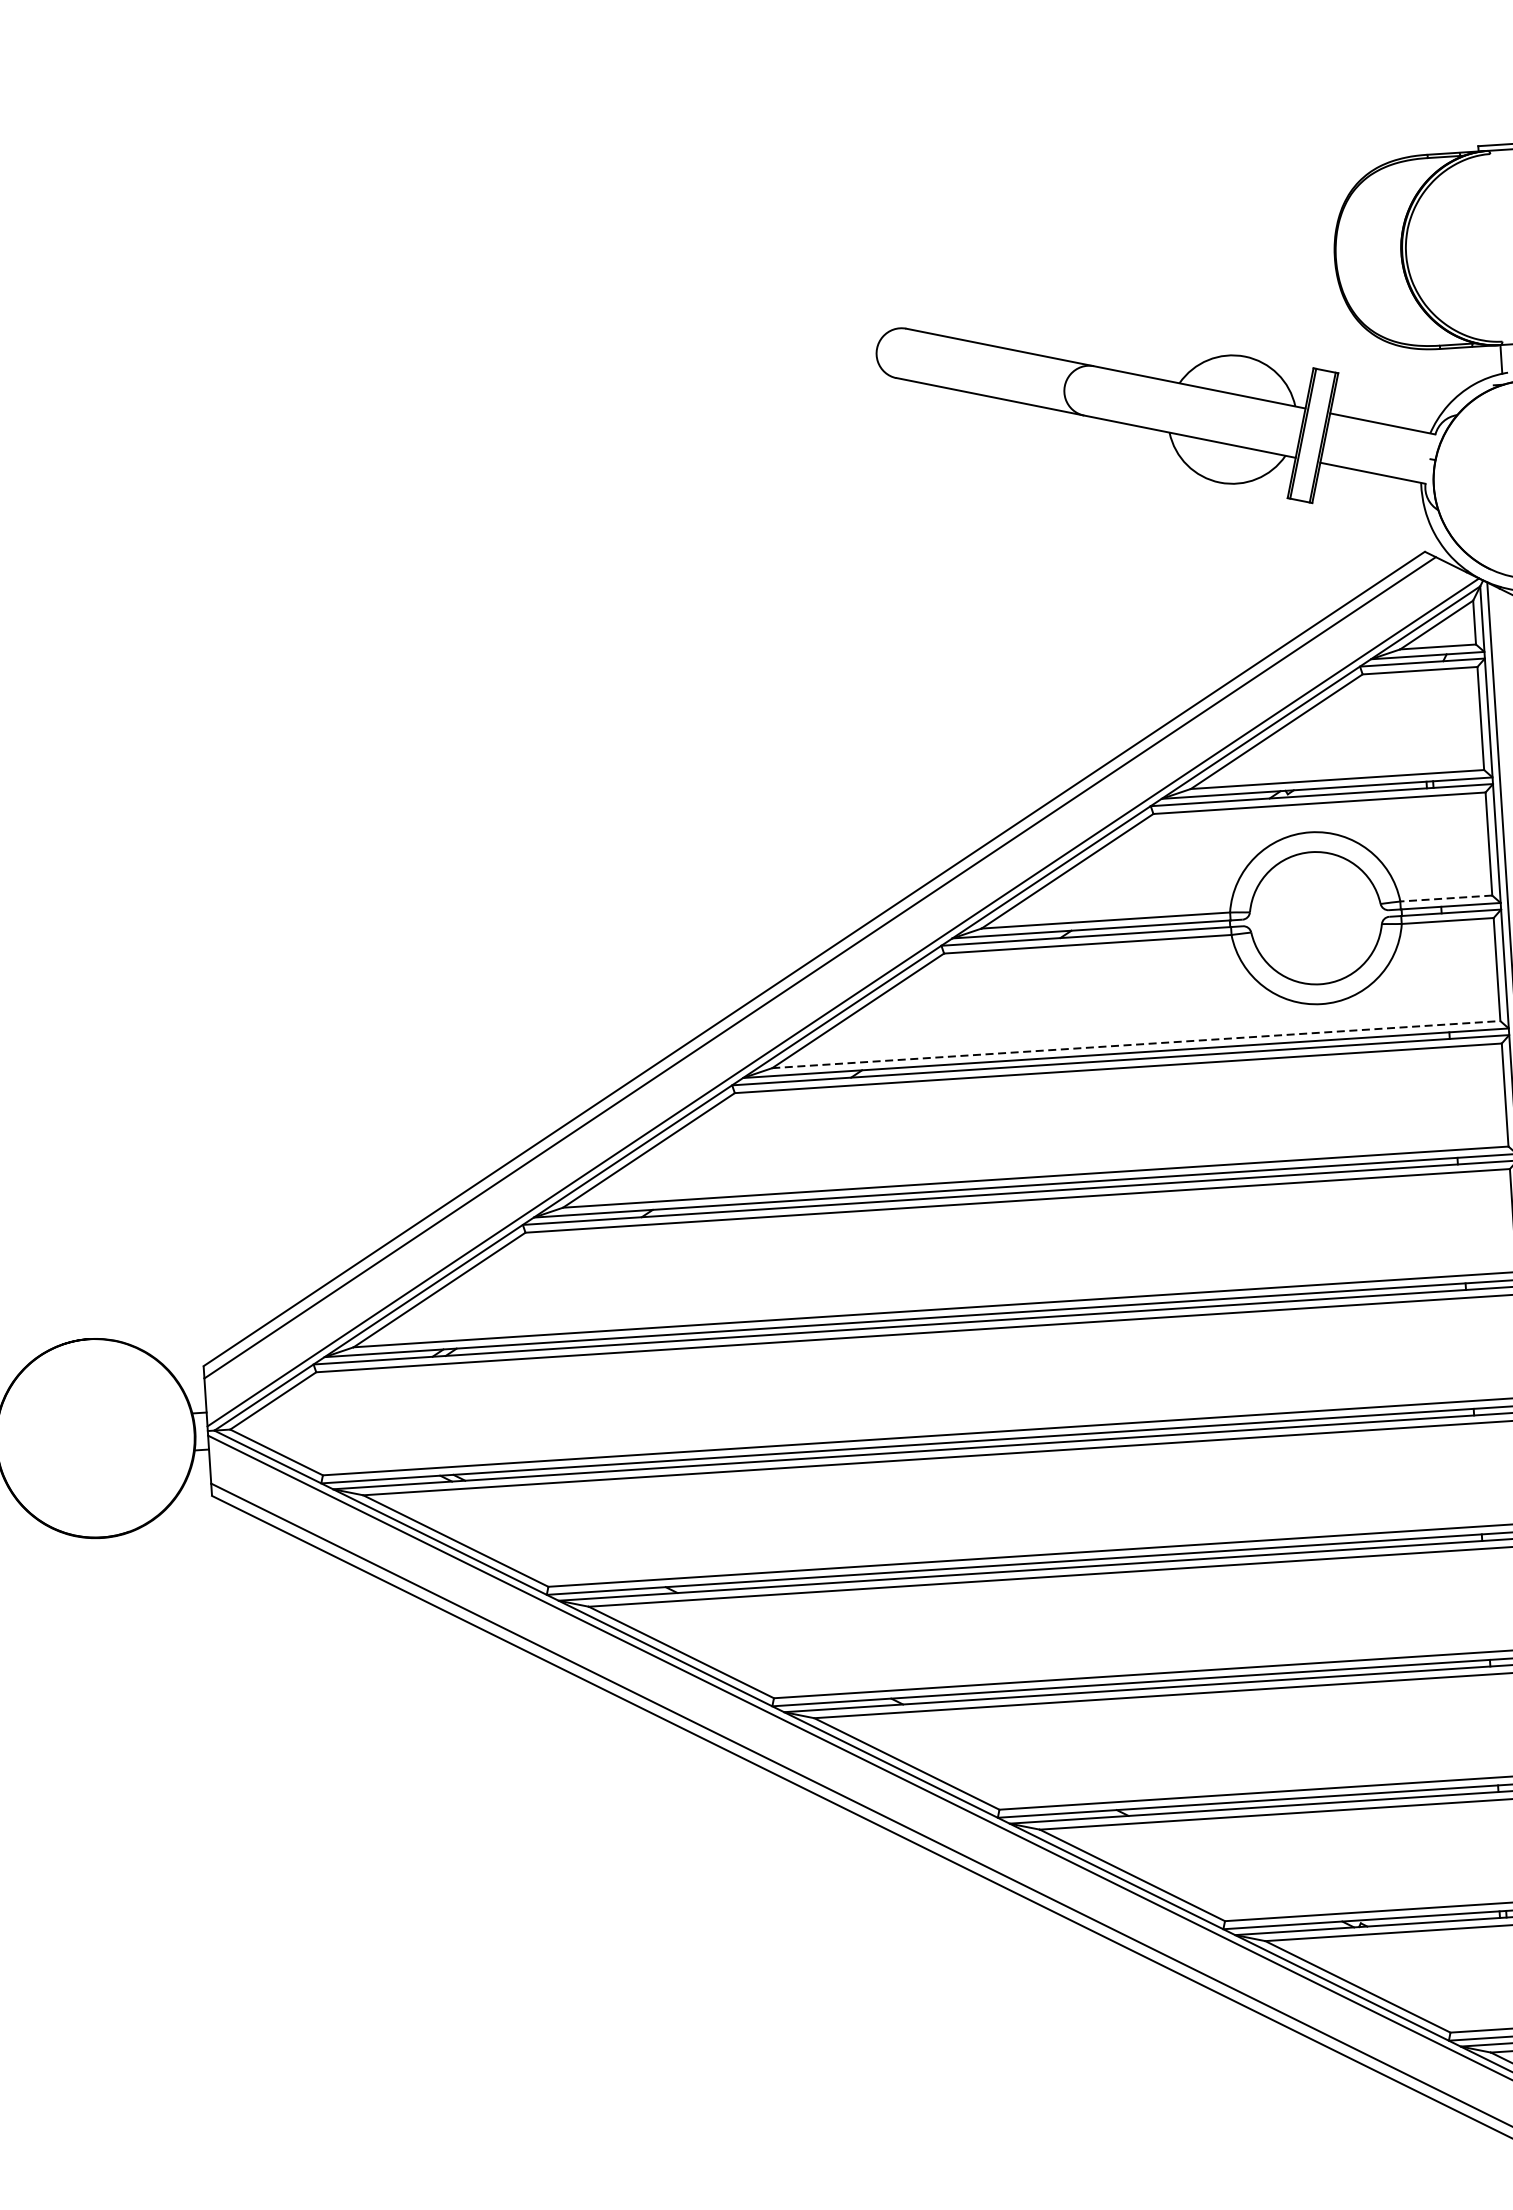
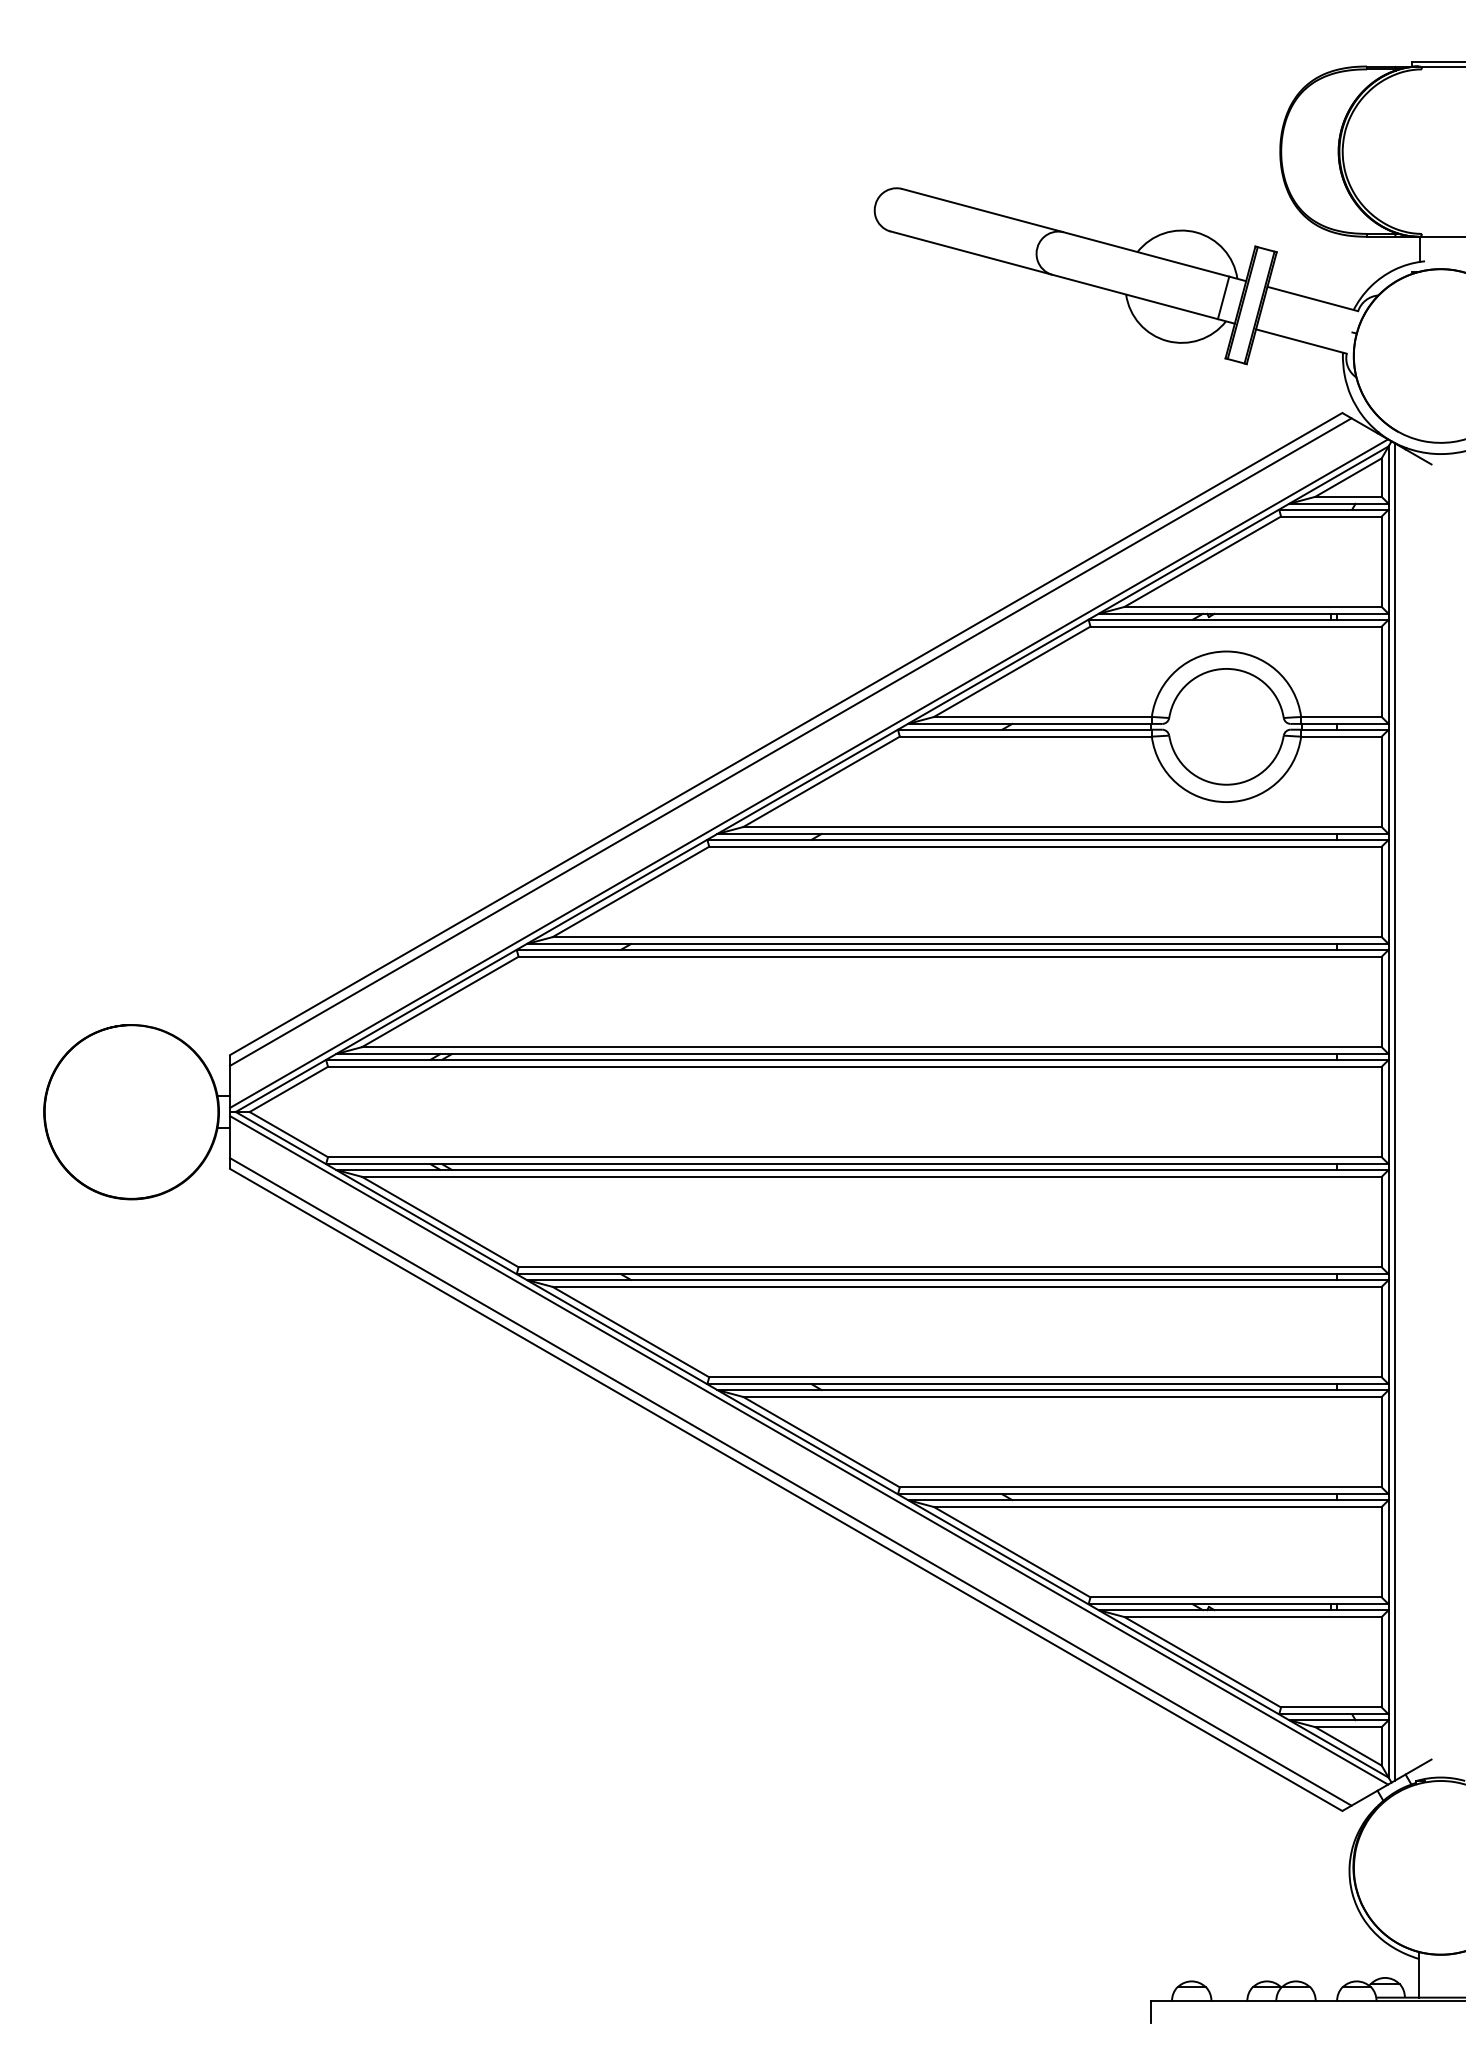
line: (1280, 428) -> (1223, 297), added
line: (1445, 898) -> (1340, 716), dashed -> solid
line: (1137, 1045) -> (1063, 827), dashed -> solid

